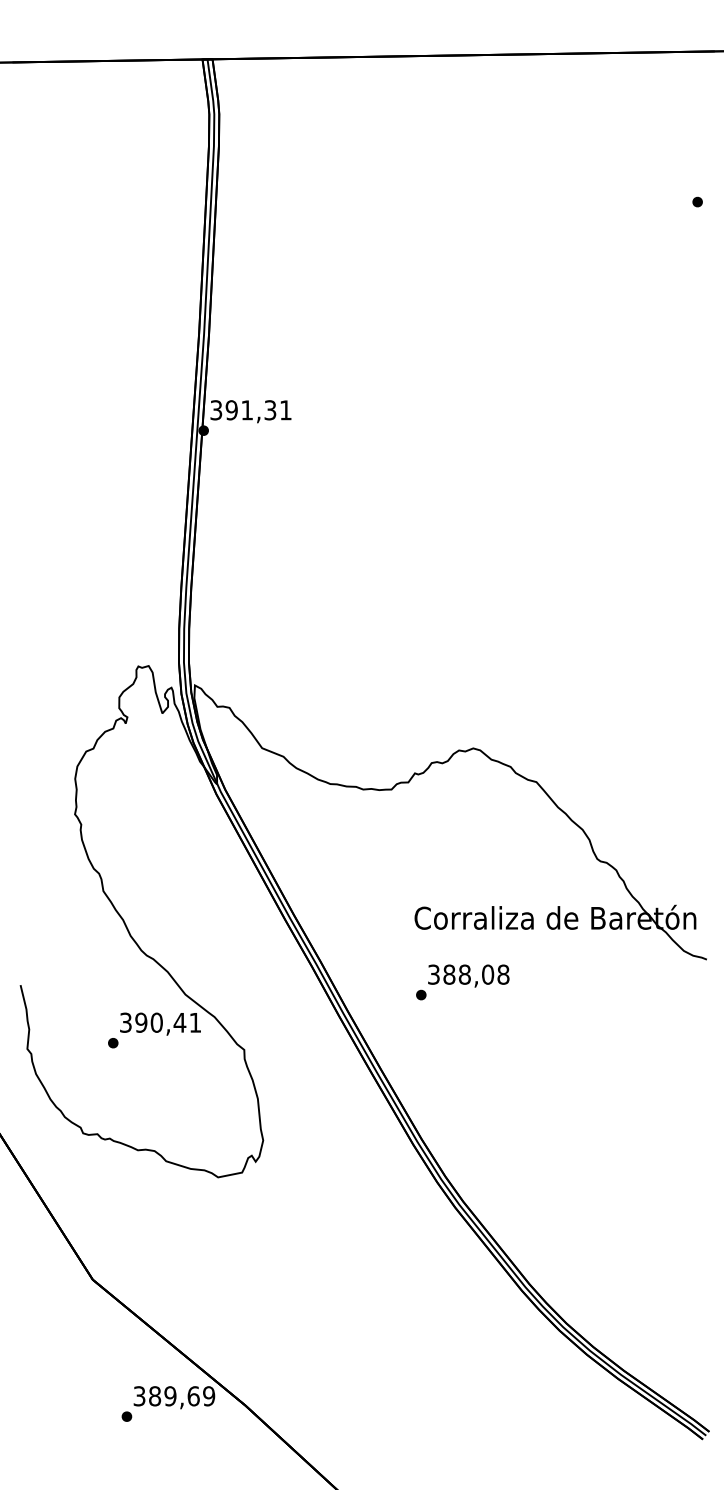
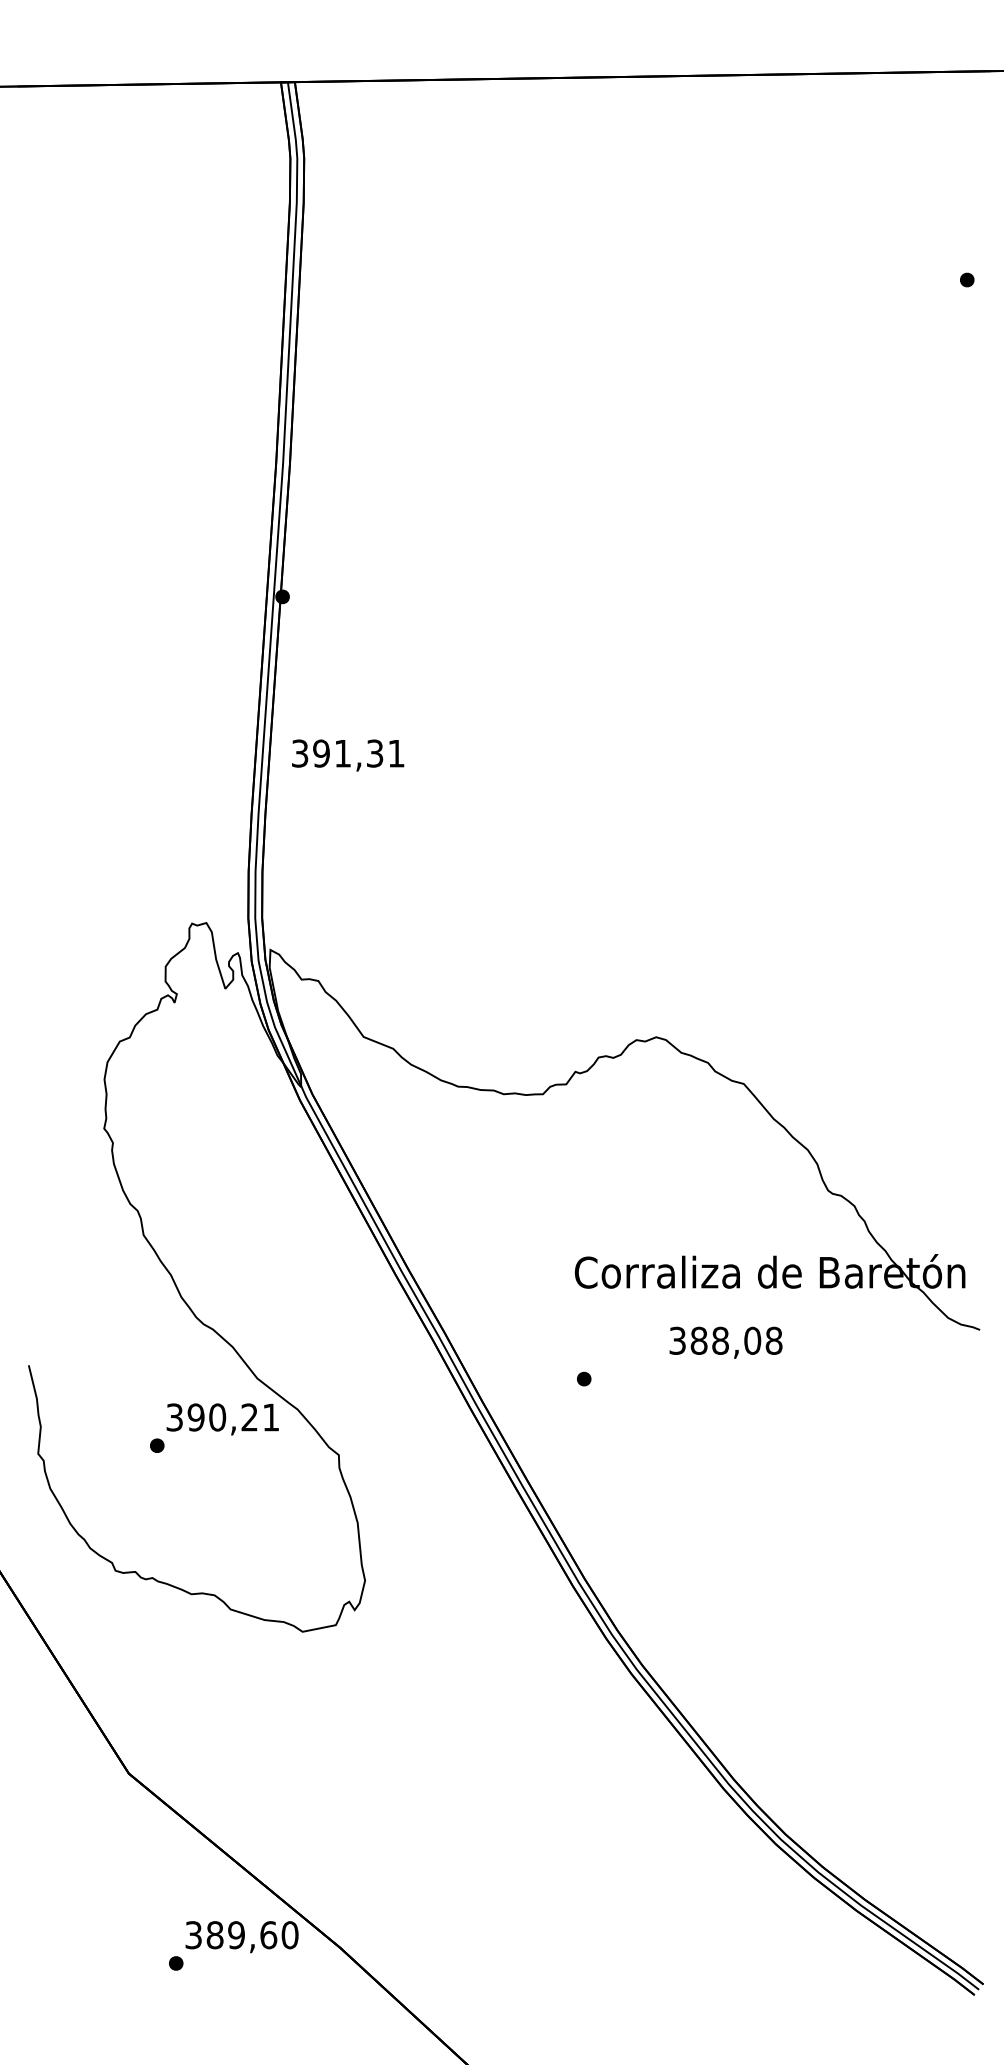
text: (251, 411) -> (348, 755), moved
text: (468, 975) -> (725, 1342), moved
text: (179, 1022) -> (249, 1417), 390,41 -> 390,21
text: (208, 1396) -> (289, 1935), 389,69 -> 389,60

